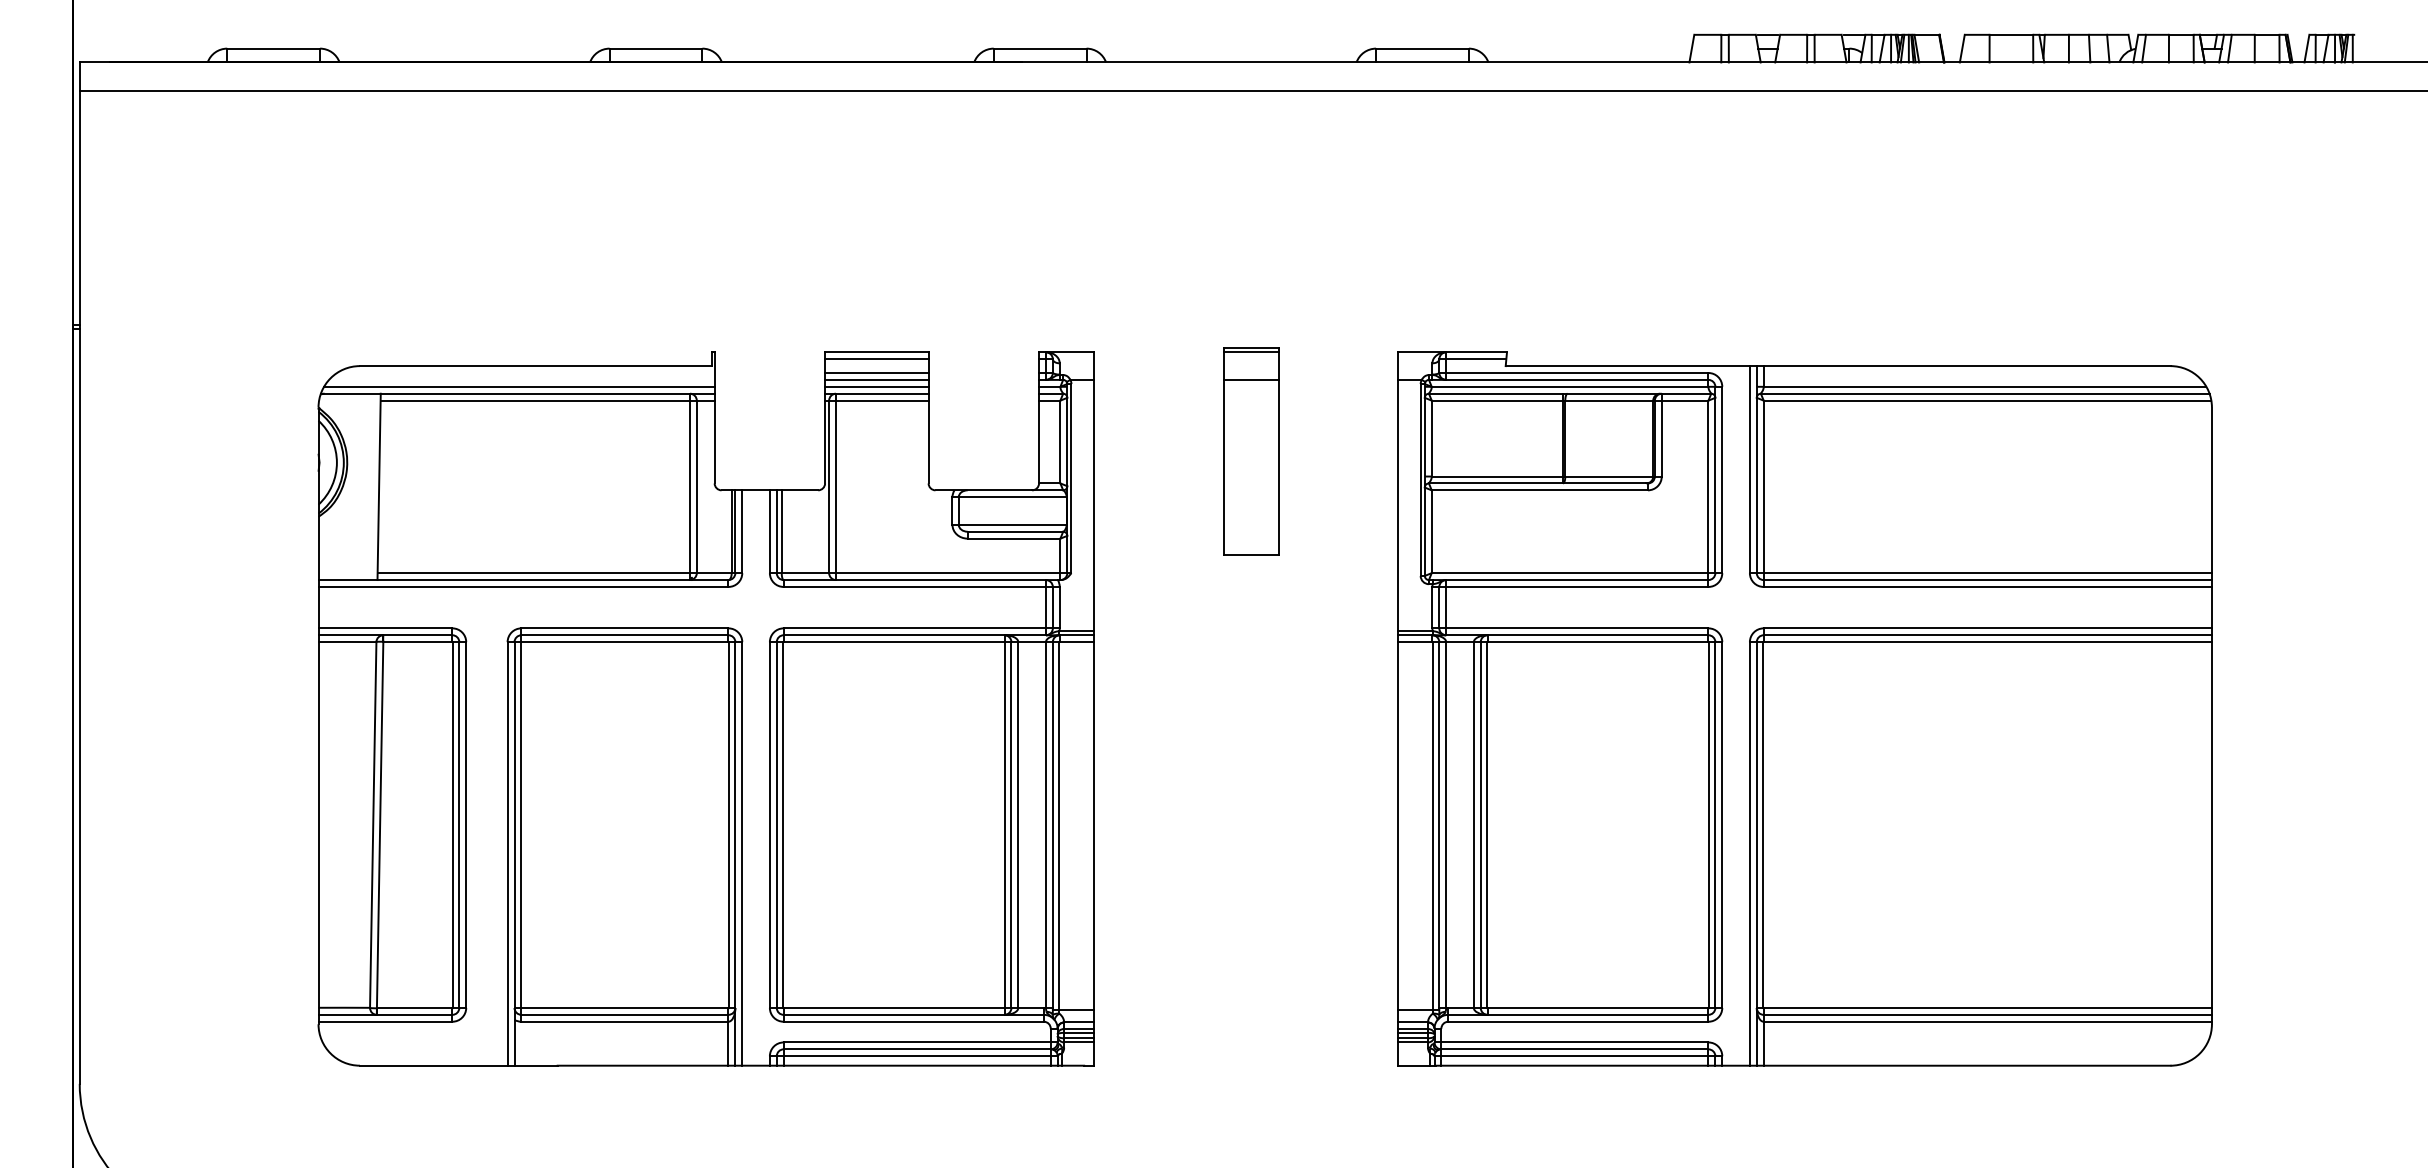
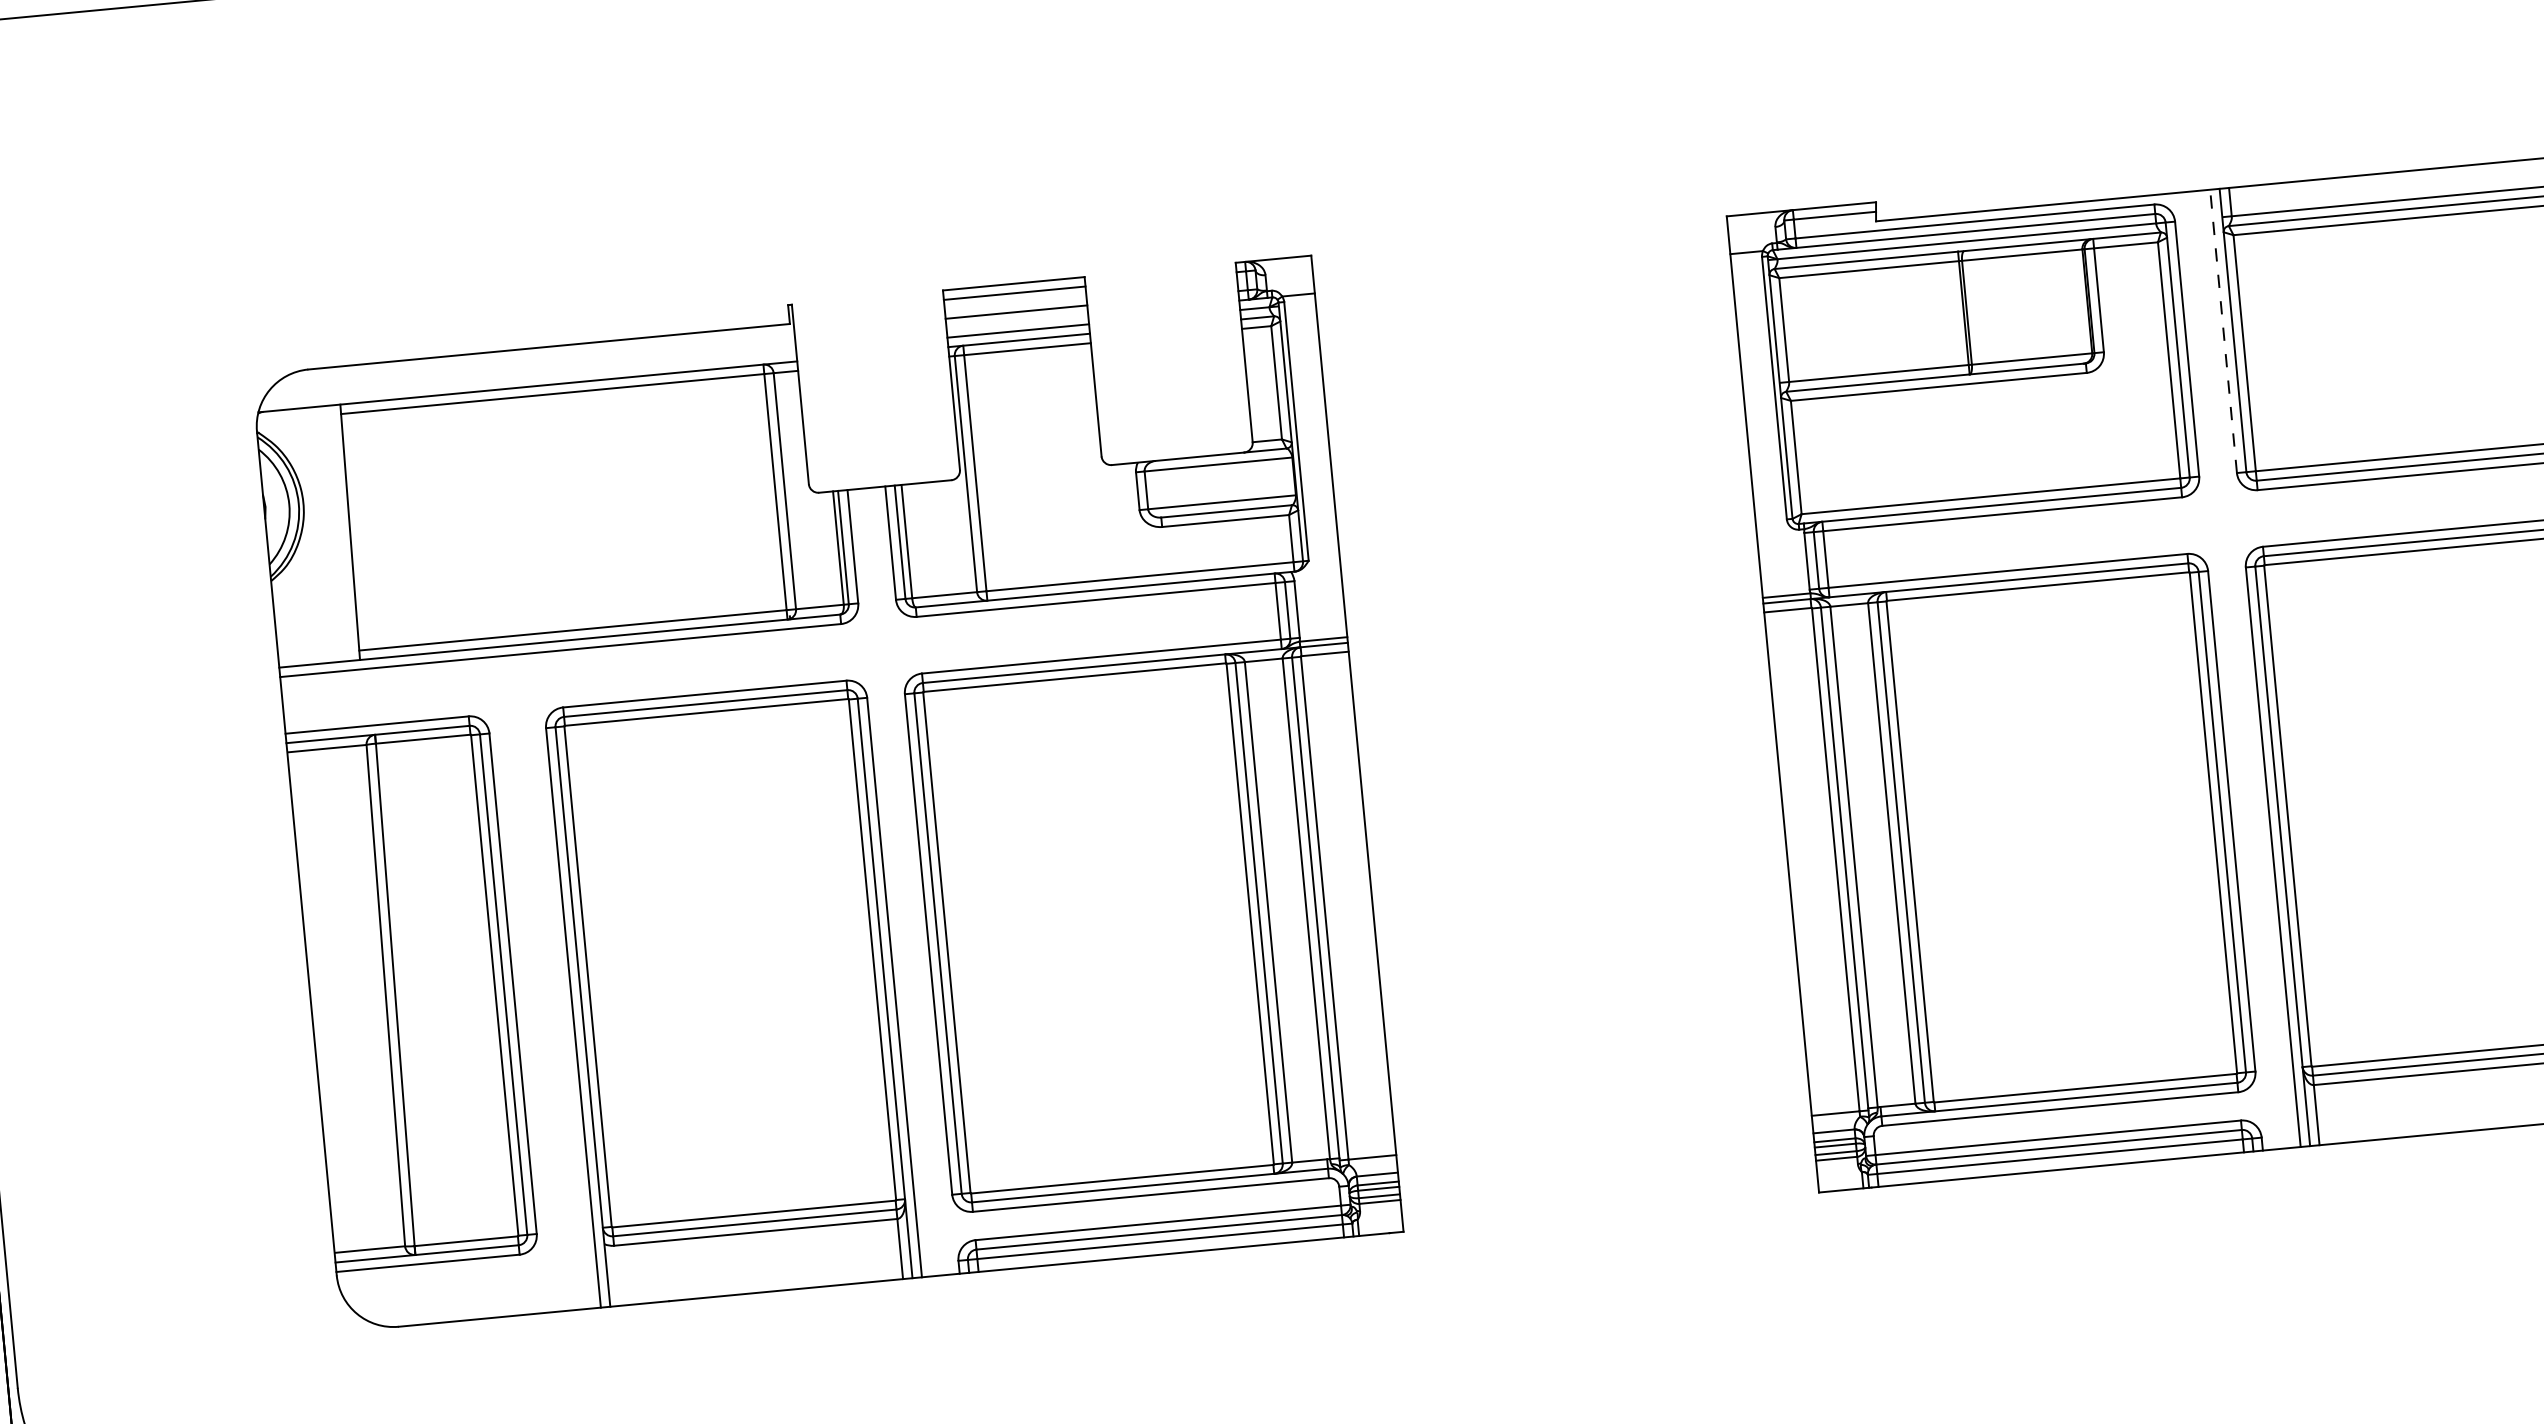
line: (876, 379) -> (1016, 321), removed
line: (519, 386) -> (529, 376), removed
part: (1251, 451) -> (1539, 371), removed
line: (1749, 469) -> (2223, 331), solid -> dashed

